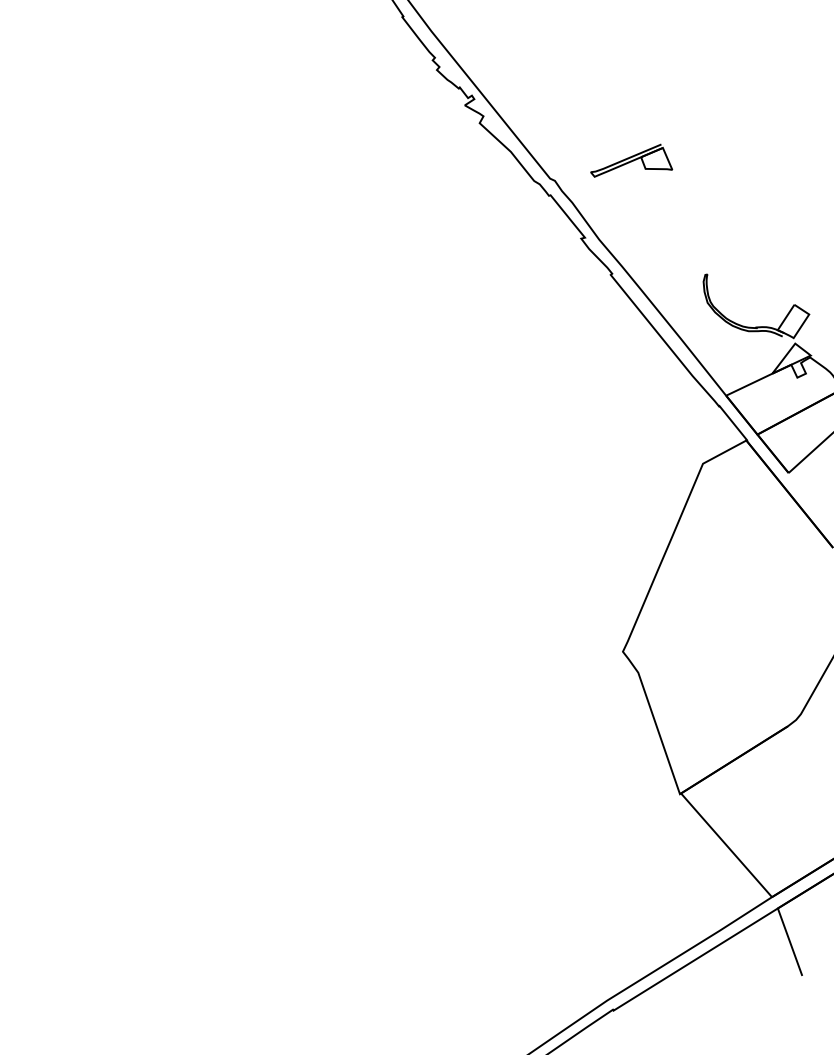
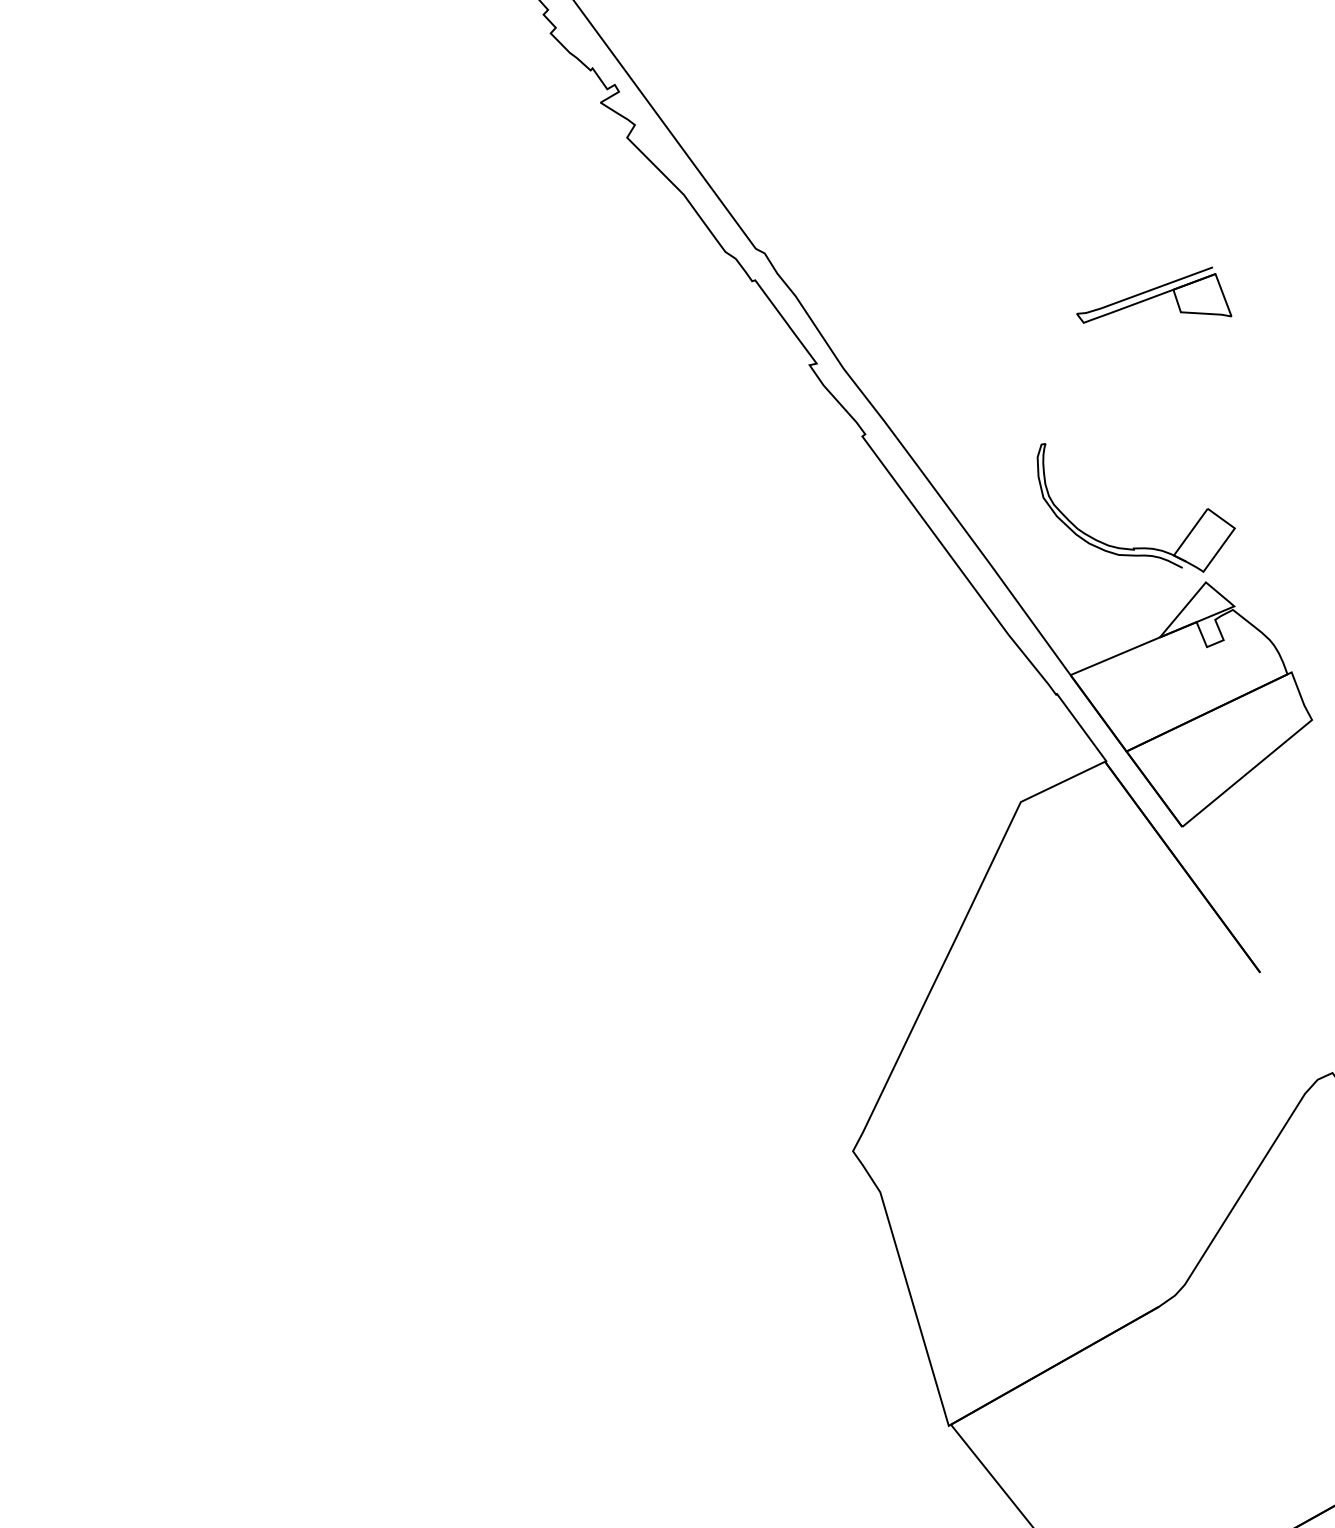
part: (631, 160) -> (1154, 295), moved

